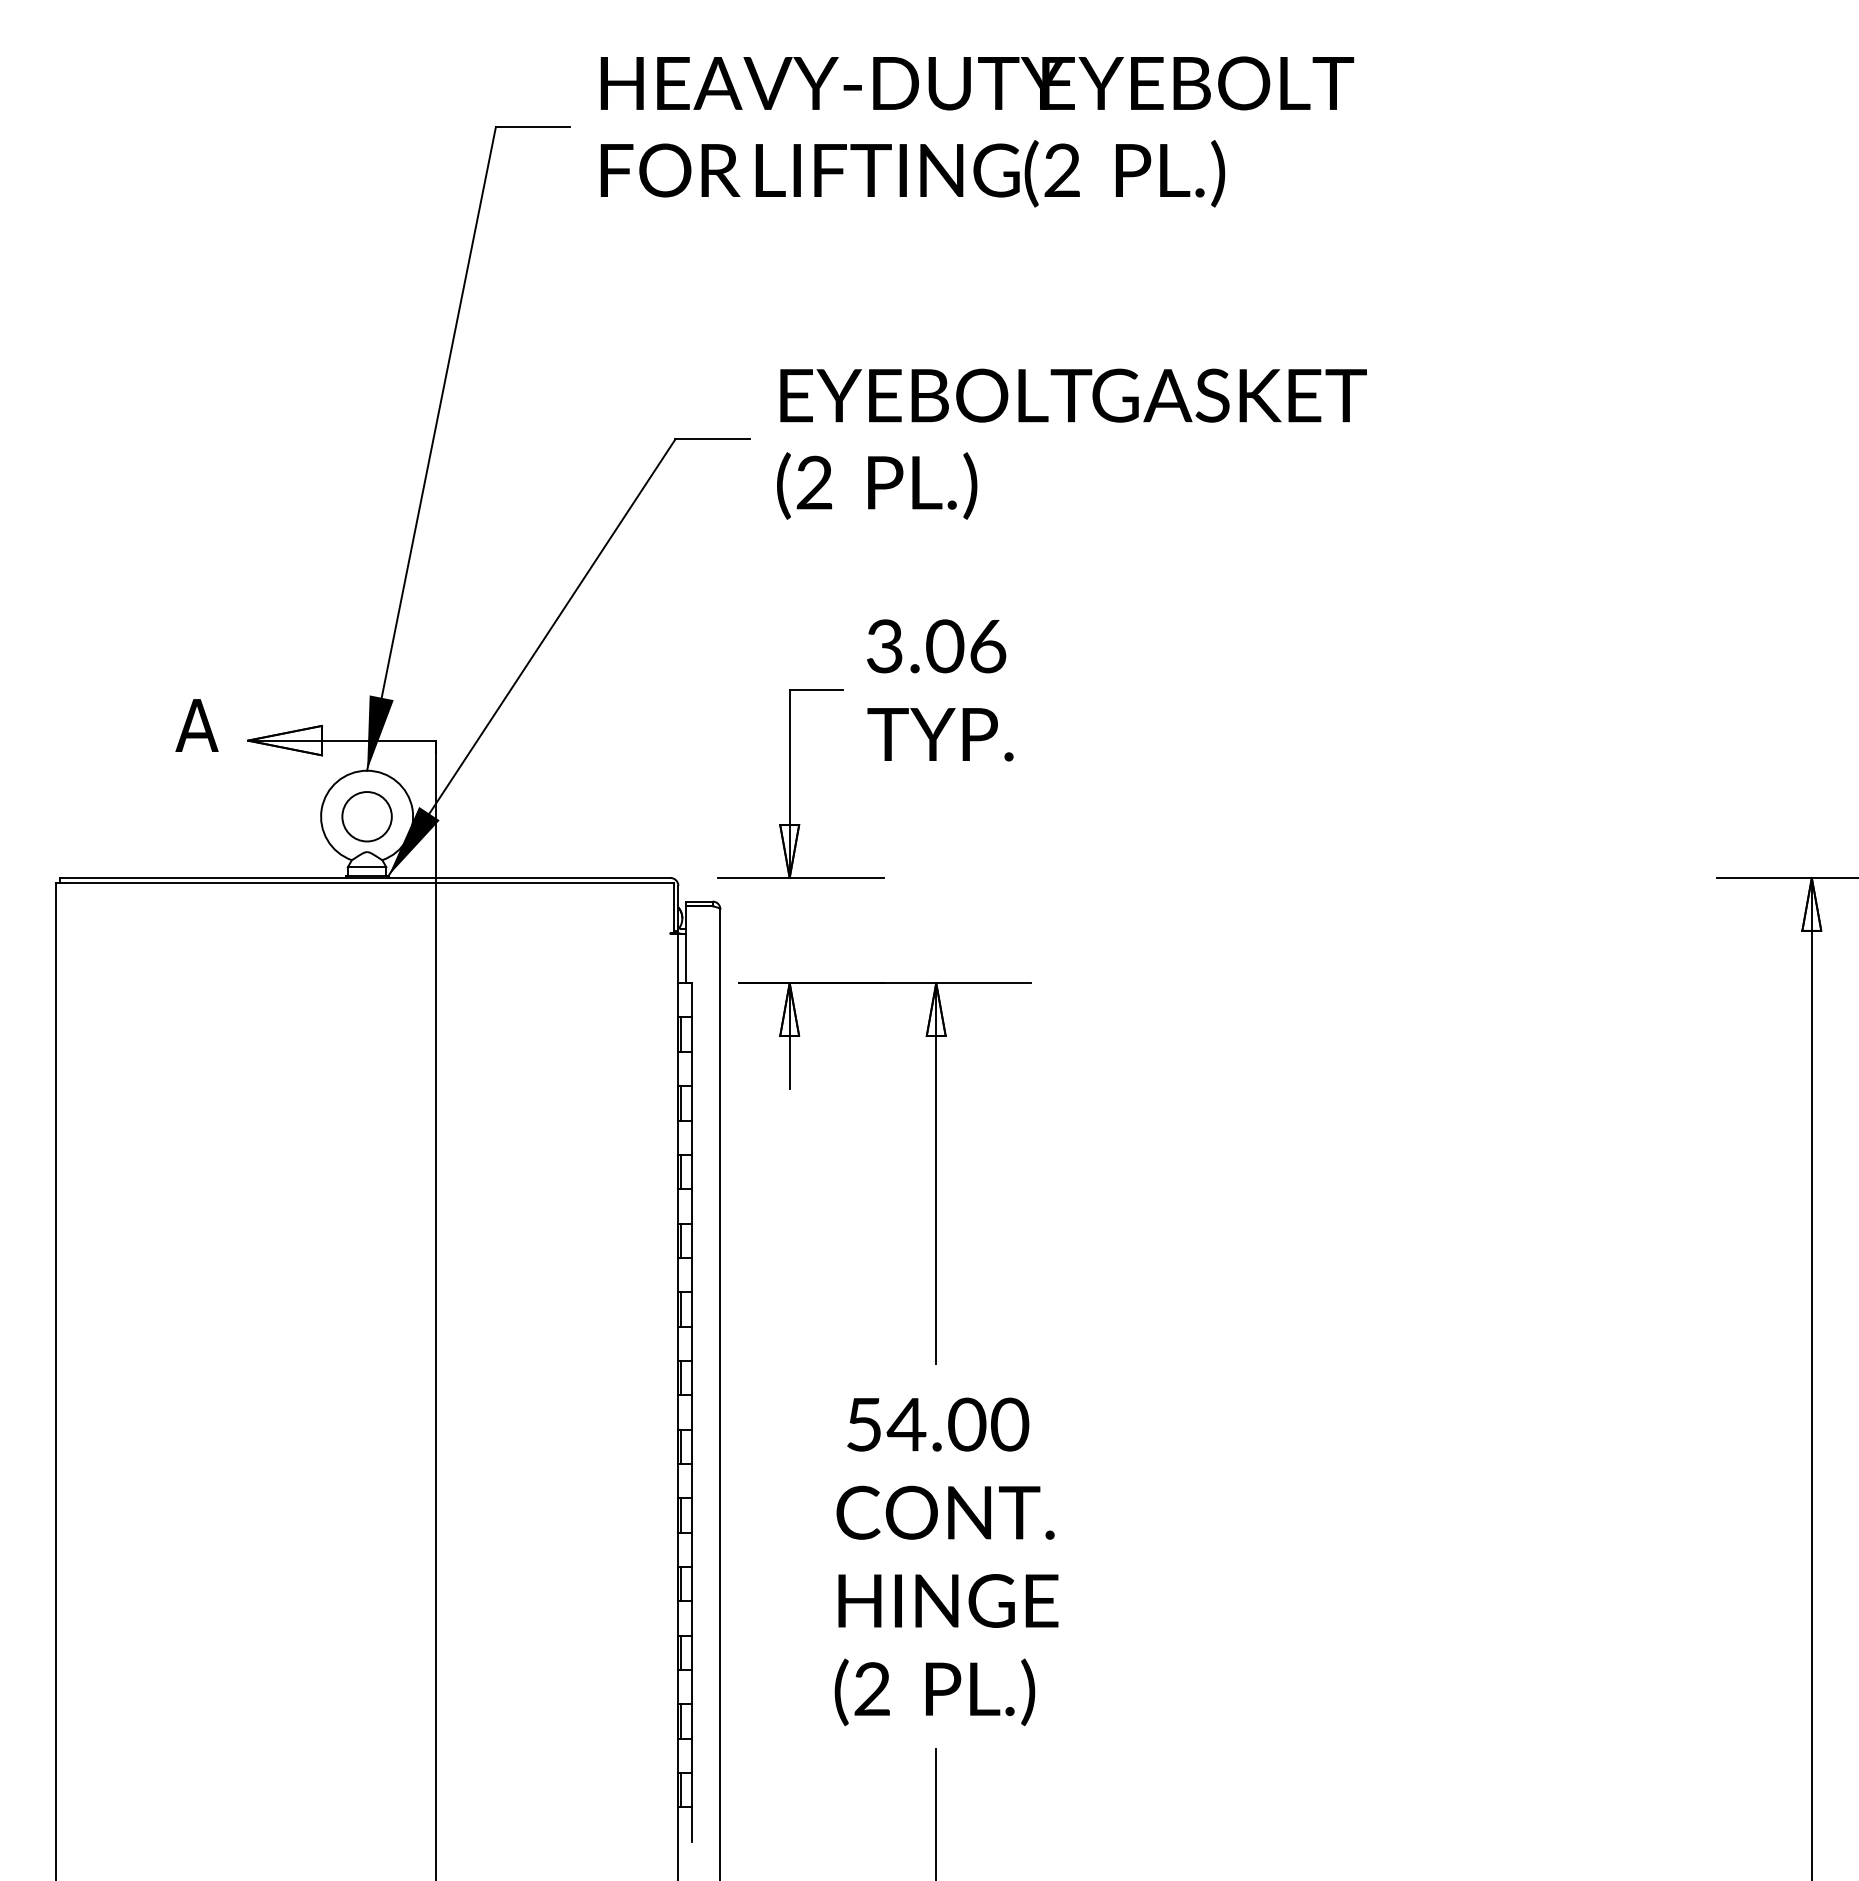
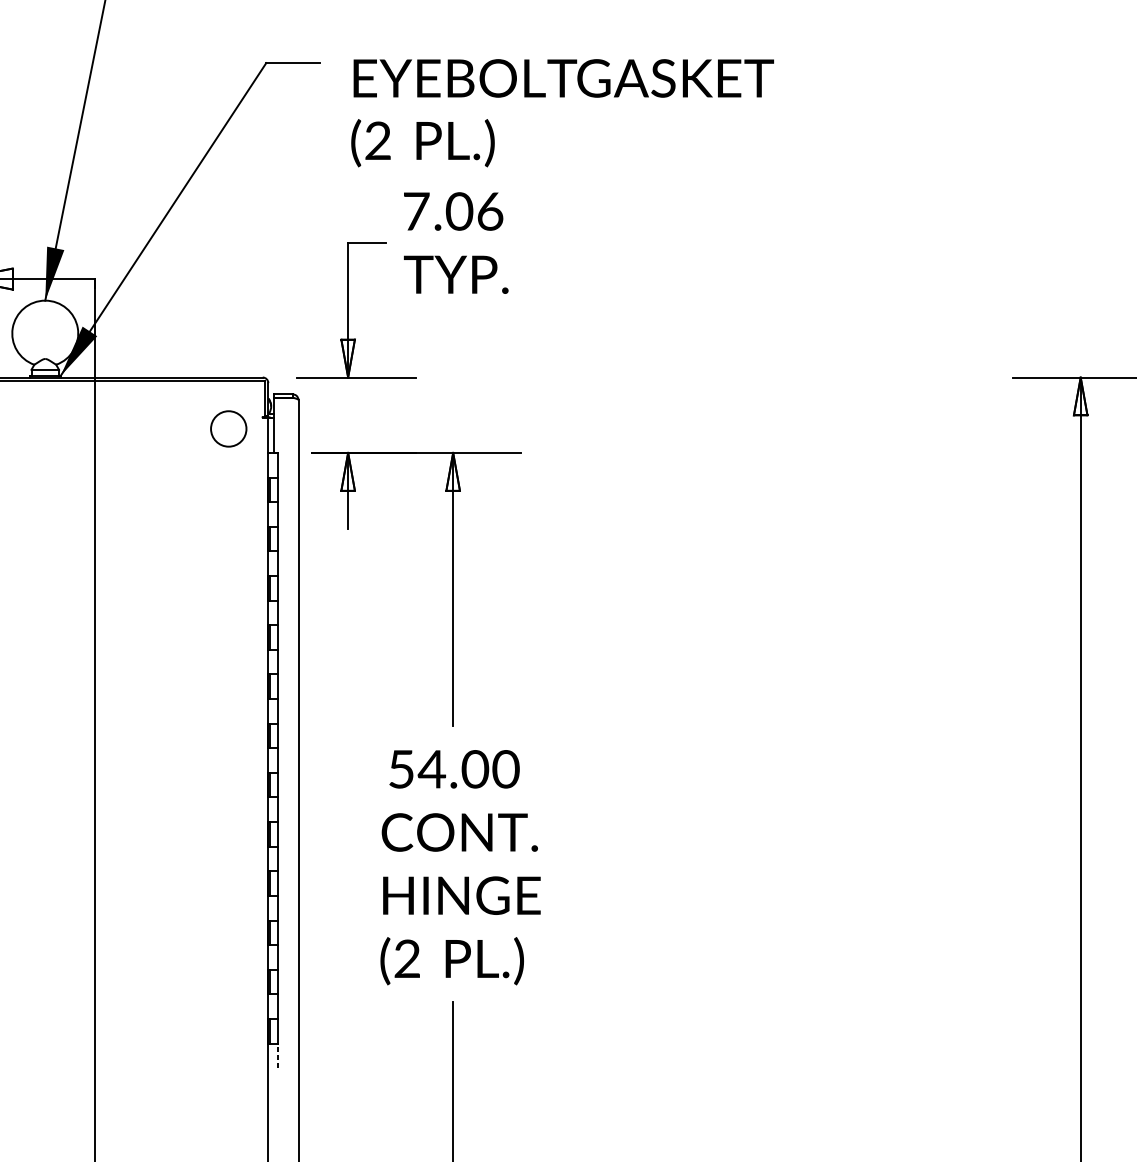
text: (1071, 443) -> (562, 112), moved
text: (885, 646) -> (416, 211), 3.06 -> 7.06
circle: (366, 816) -> (228, 428), moved
line: (691, 1824) -> (277, 1055), solid -> dashed

